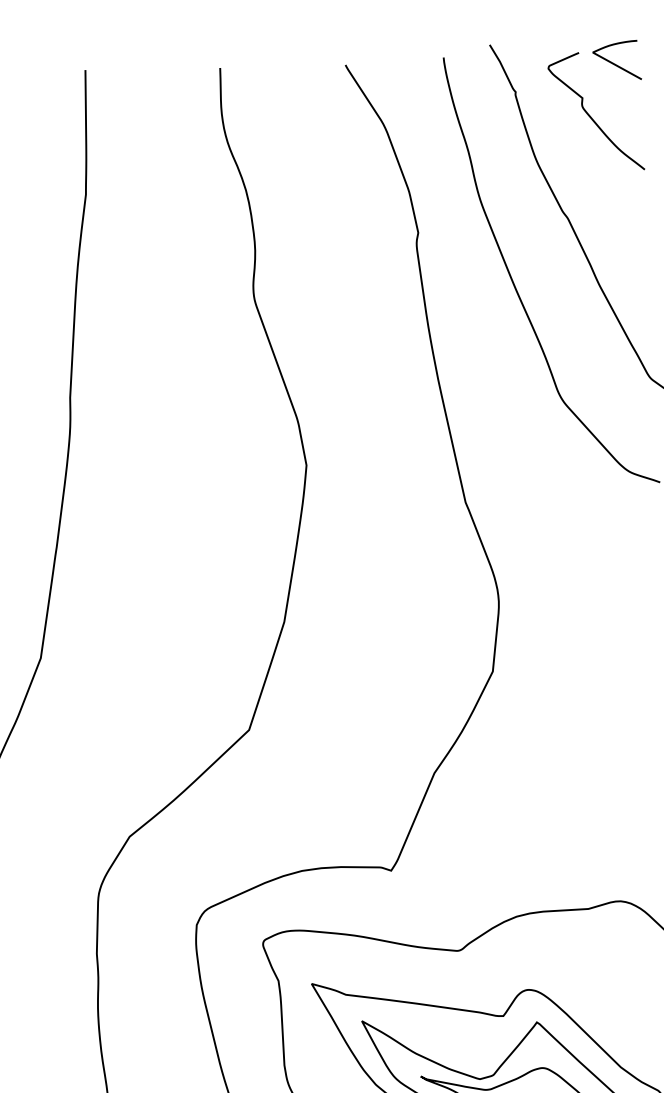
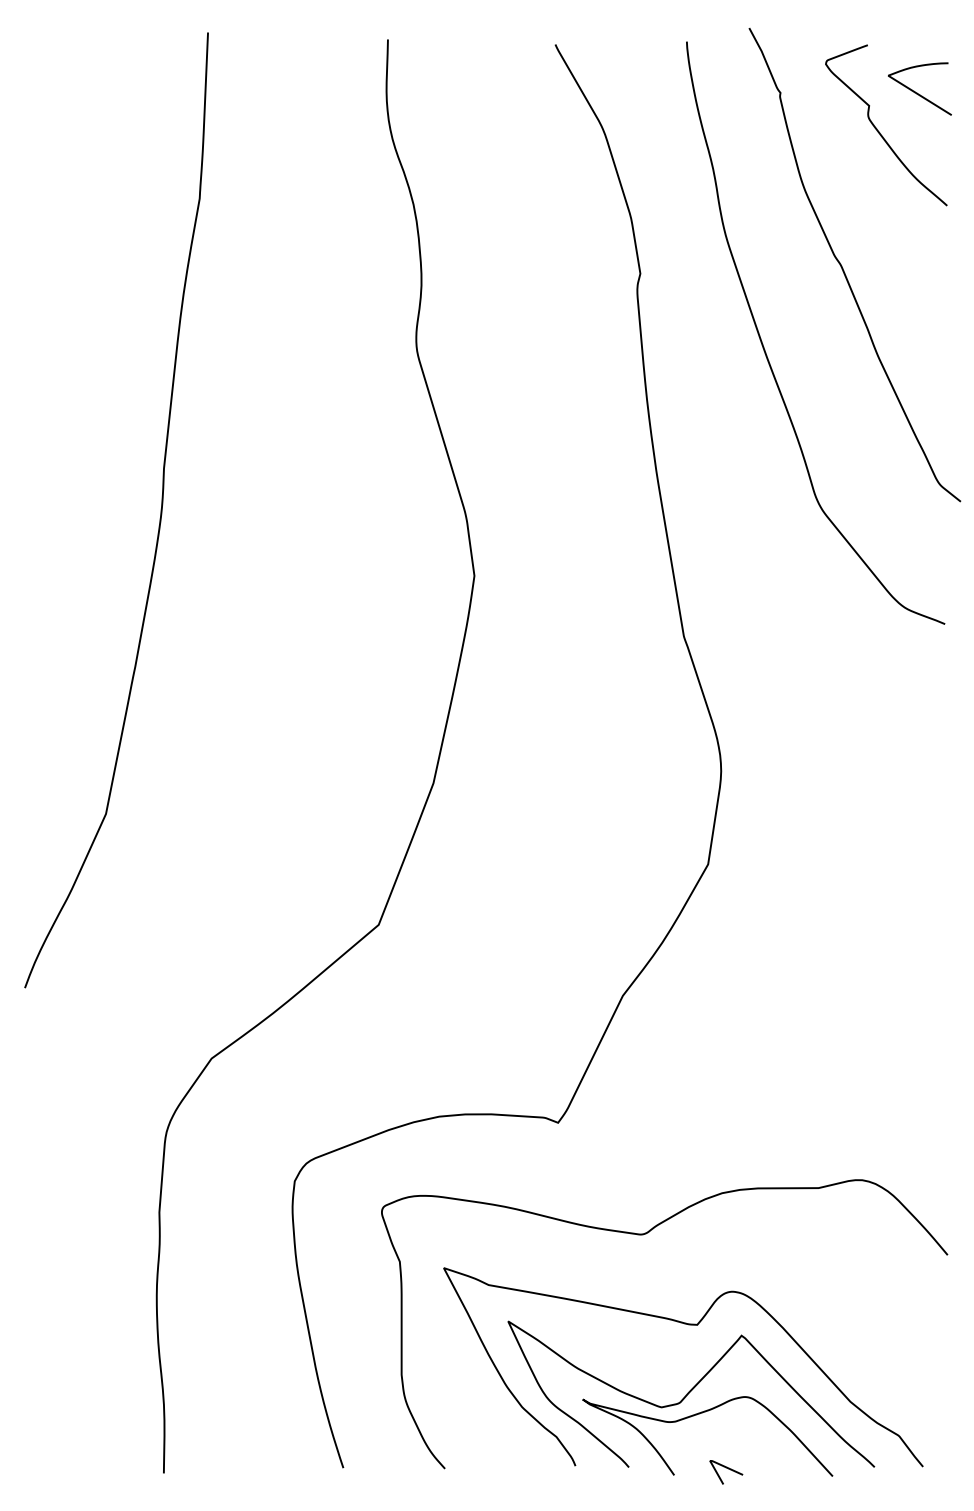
curve: (615, 63) -> (917, 92), moved

